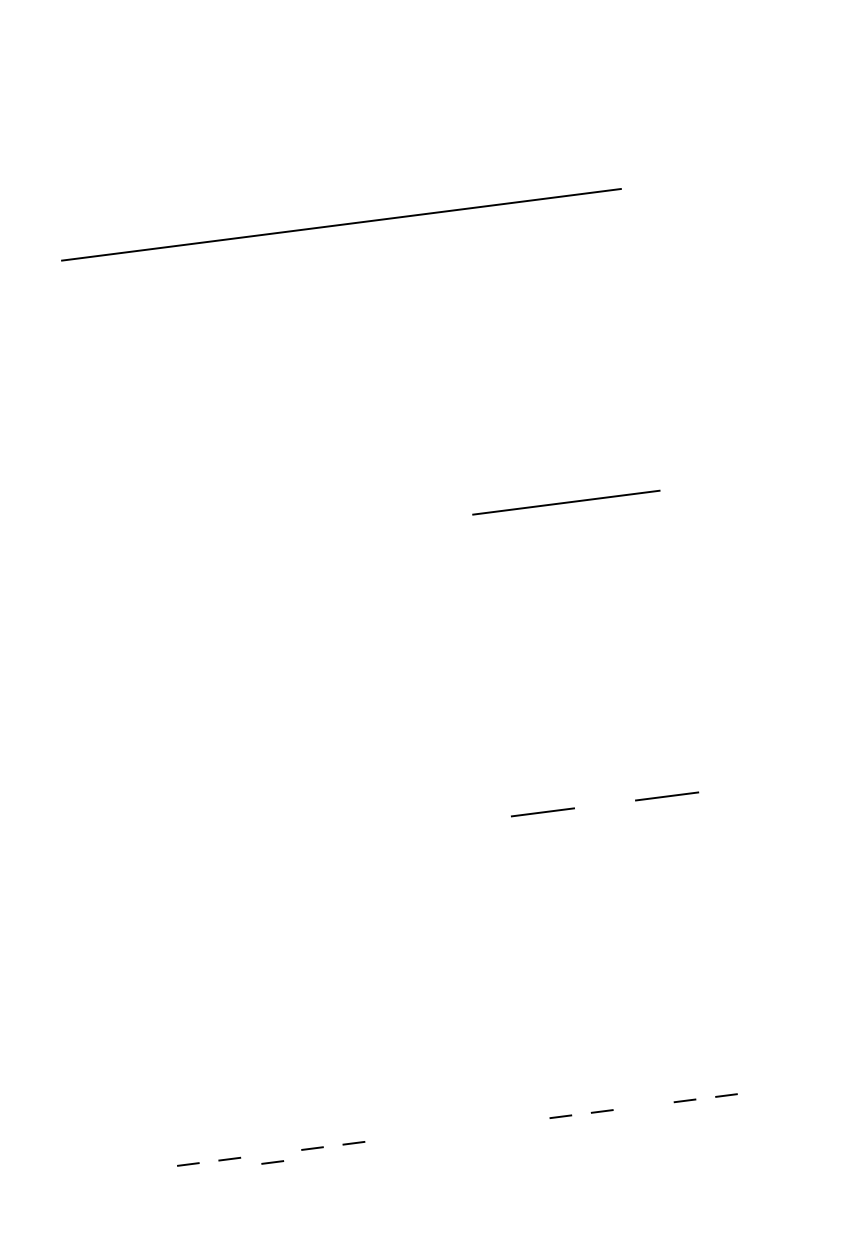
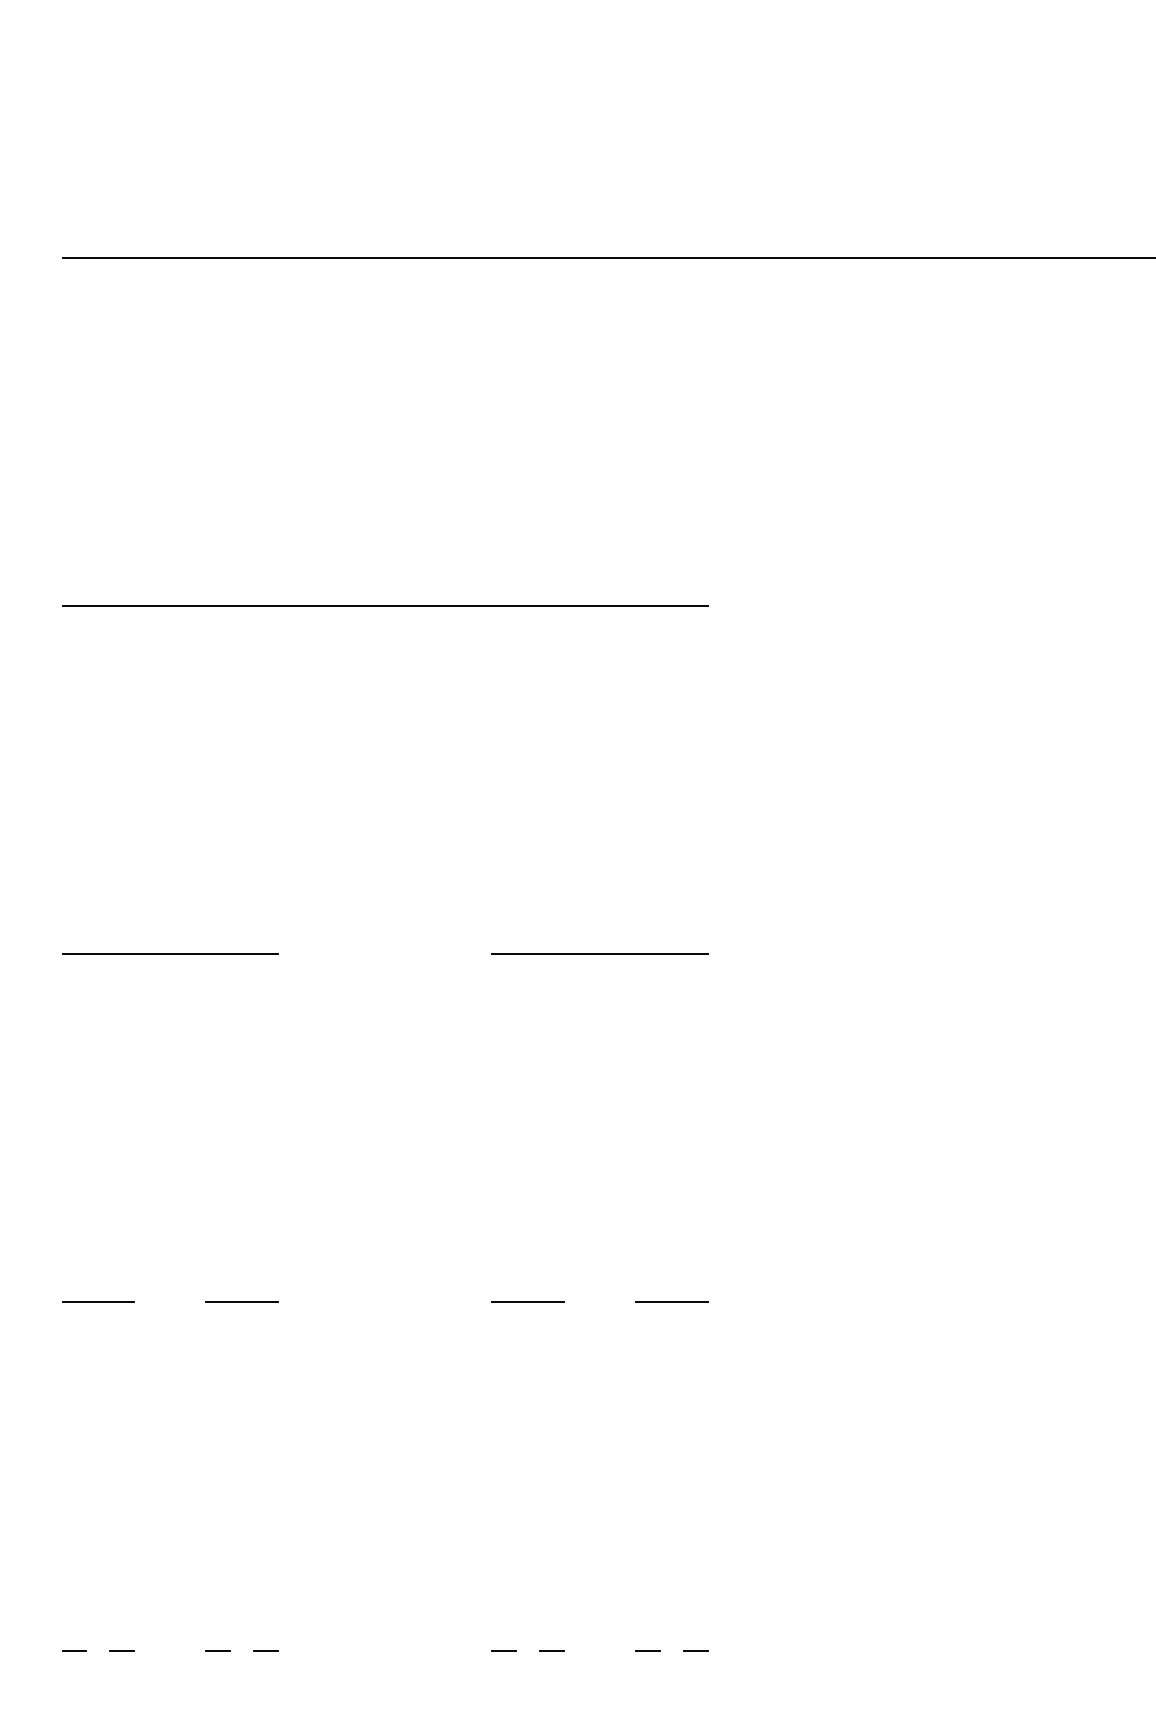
line: (193, 550) -> (169, 954), added
line: (294, 844) -> (241, 1302), added
line: (170, 859) -> (98, 1301), added
line: (272, 1162) -> (170, 1660), removed

